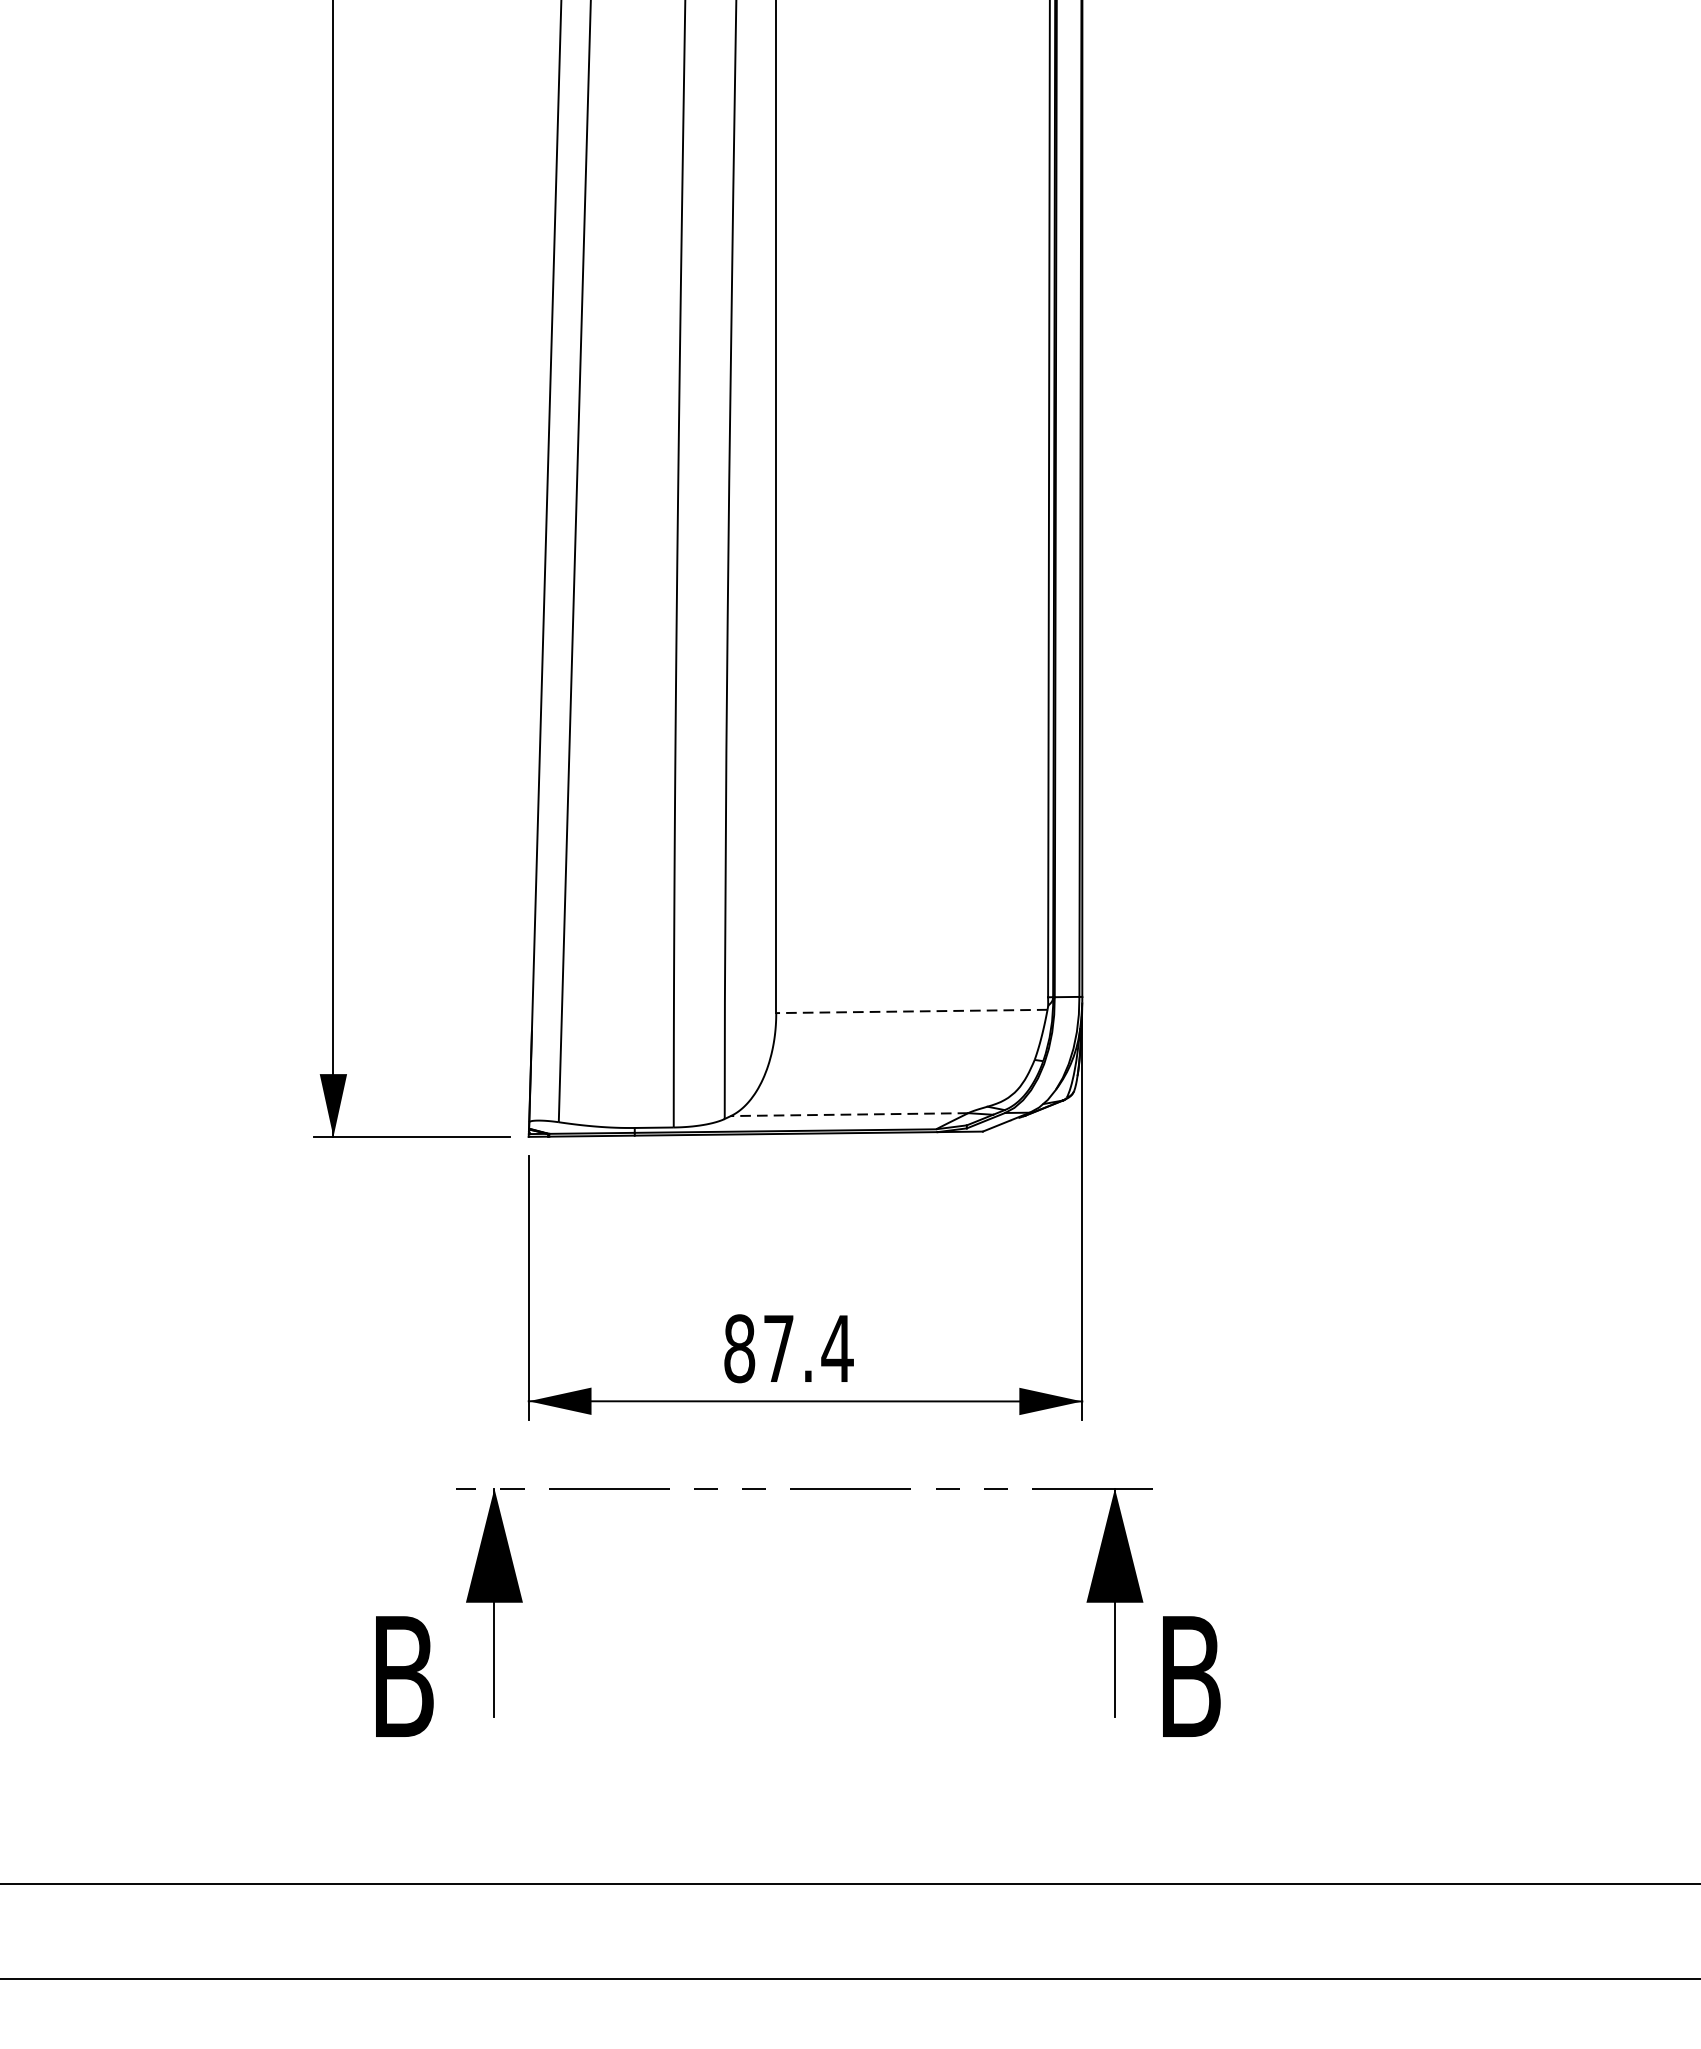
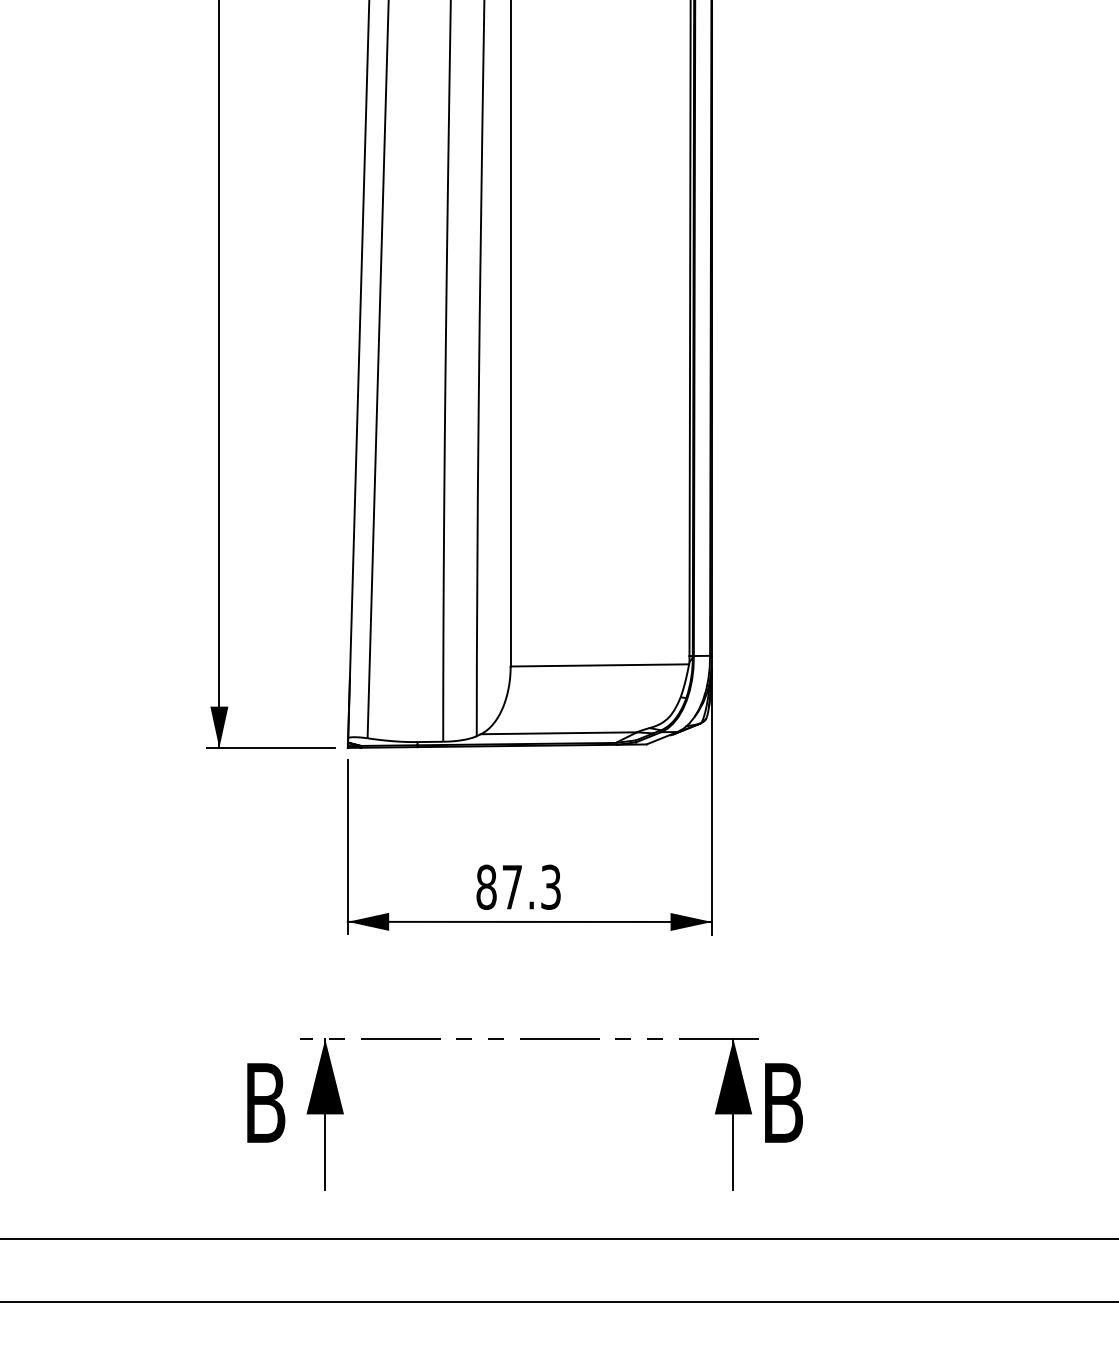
line: (911, 1011) -> (599, 665), dashed -> solid
line: (848, 1114) -> (558, 733), dashed -> solid
text: (836, 1347) -> (550, 886), 87.4 -> 87.3
part: (804, 1488) -> (529, 1039), moved

